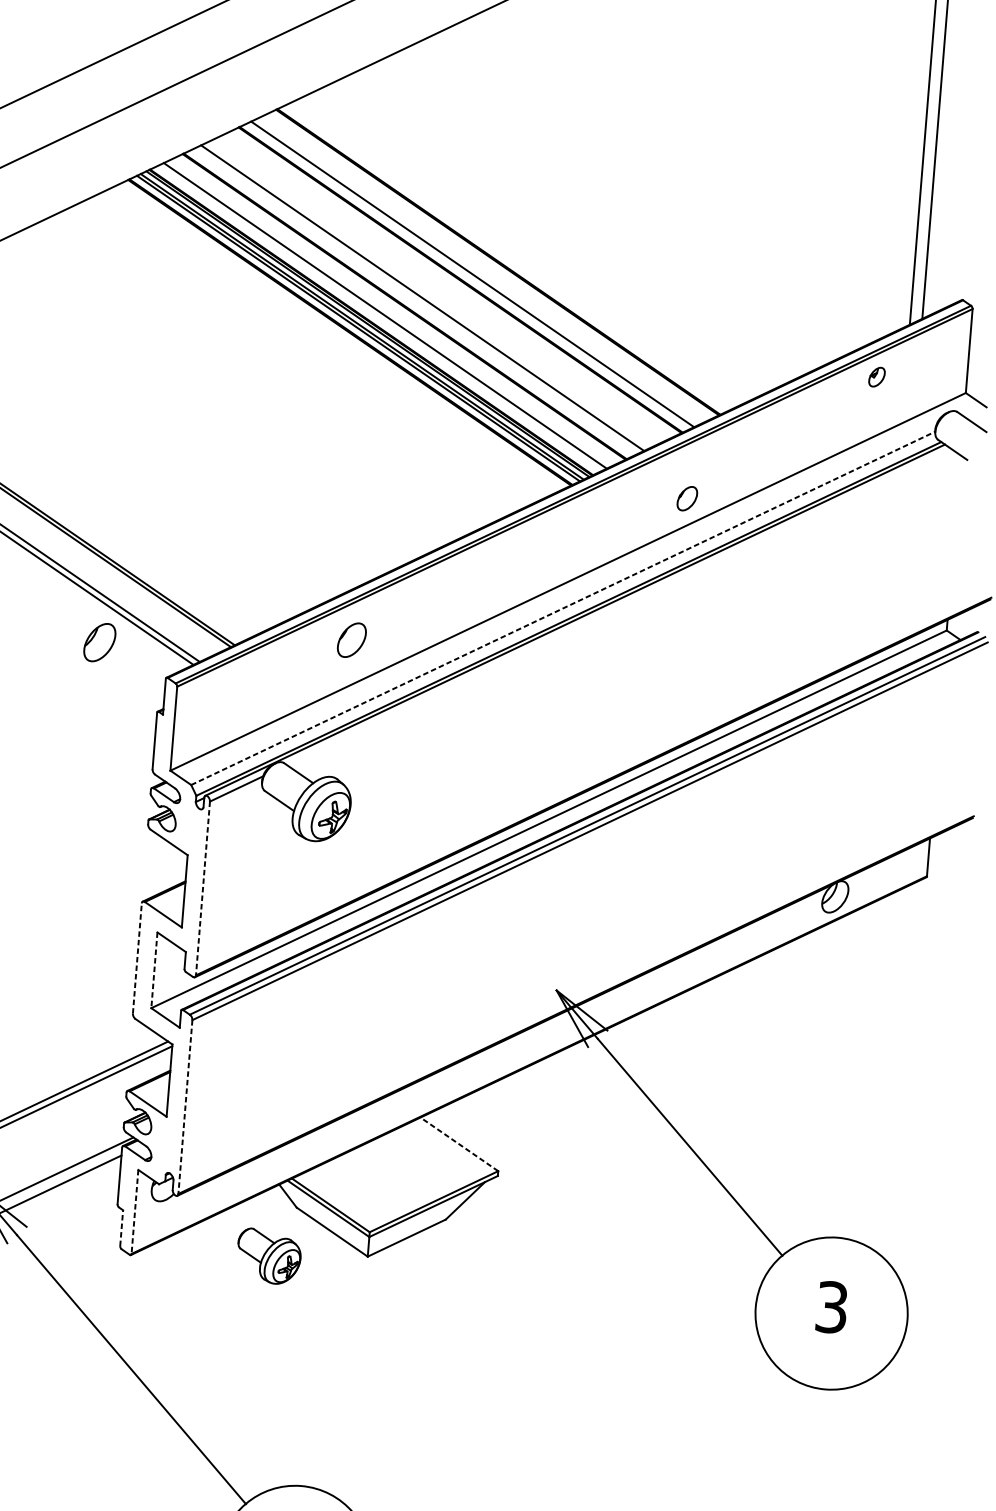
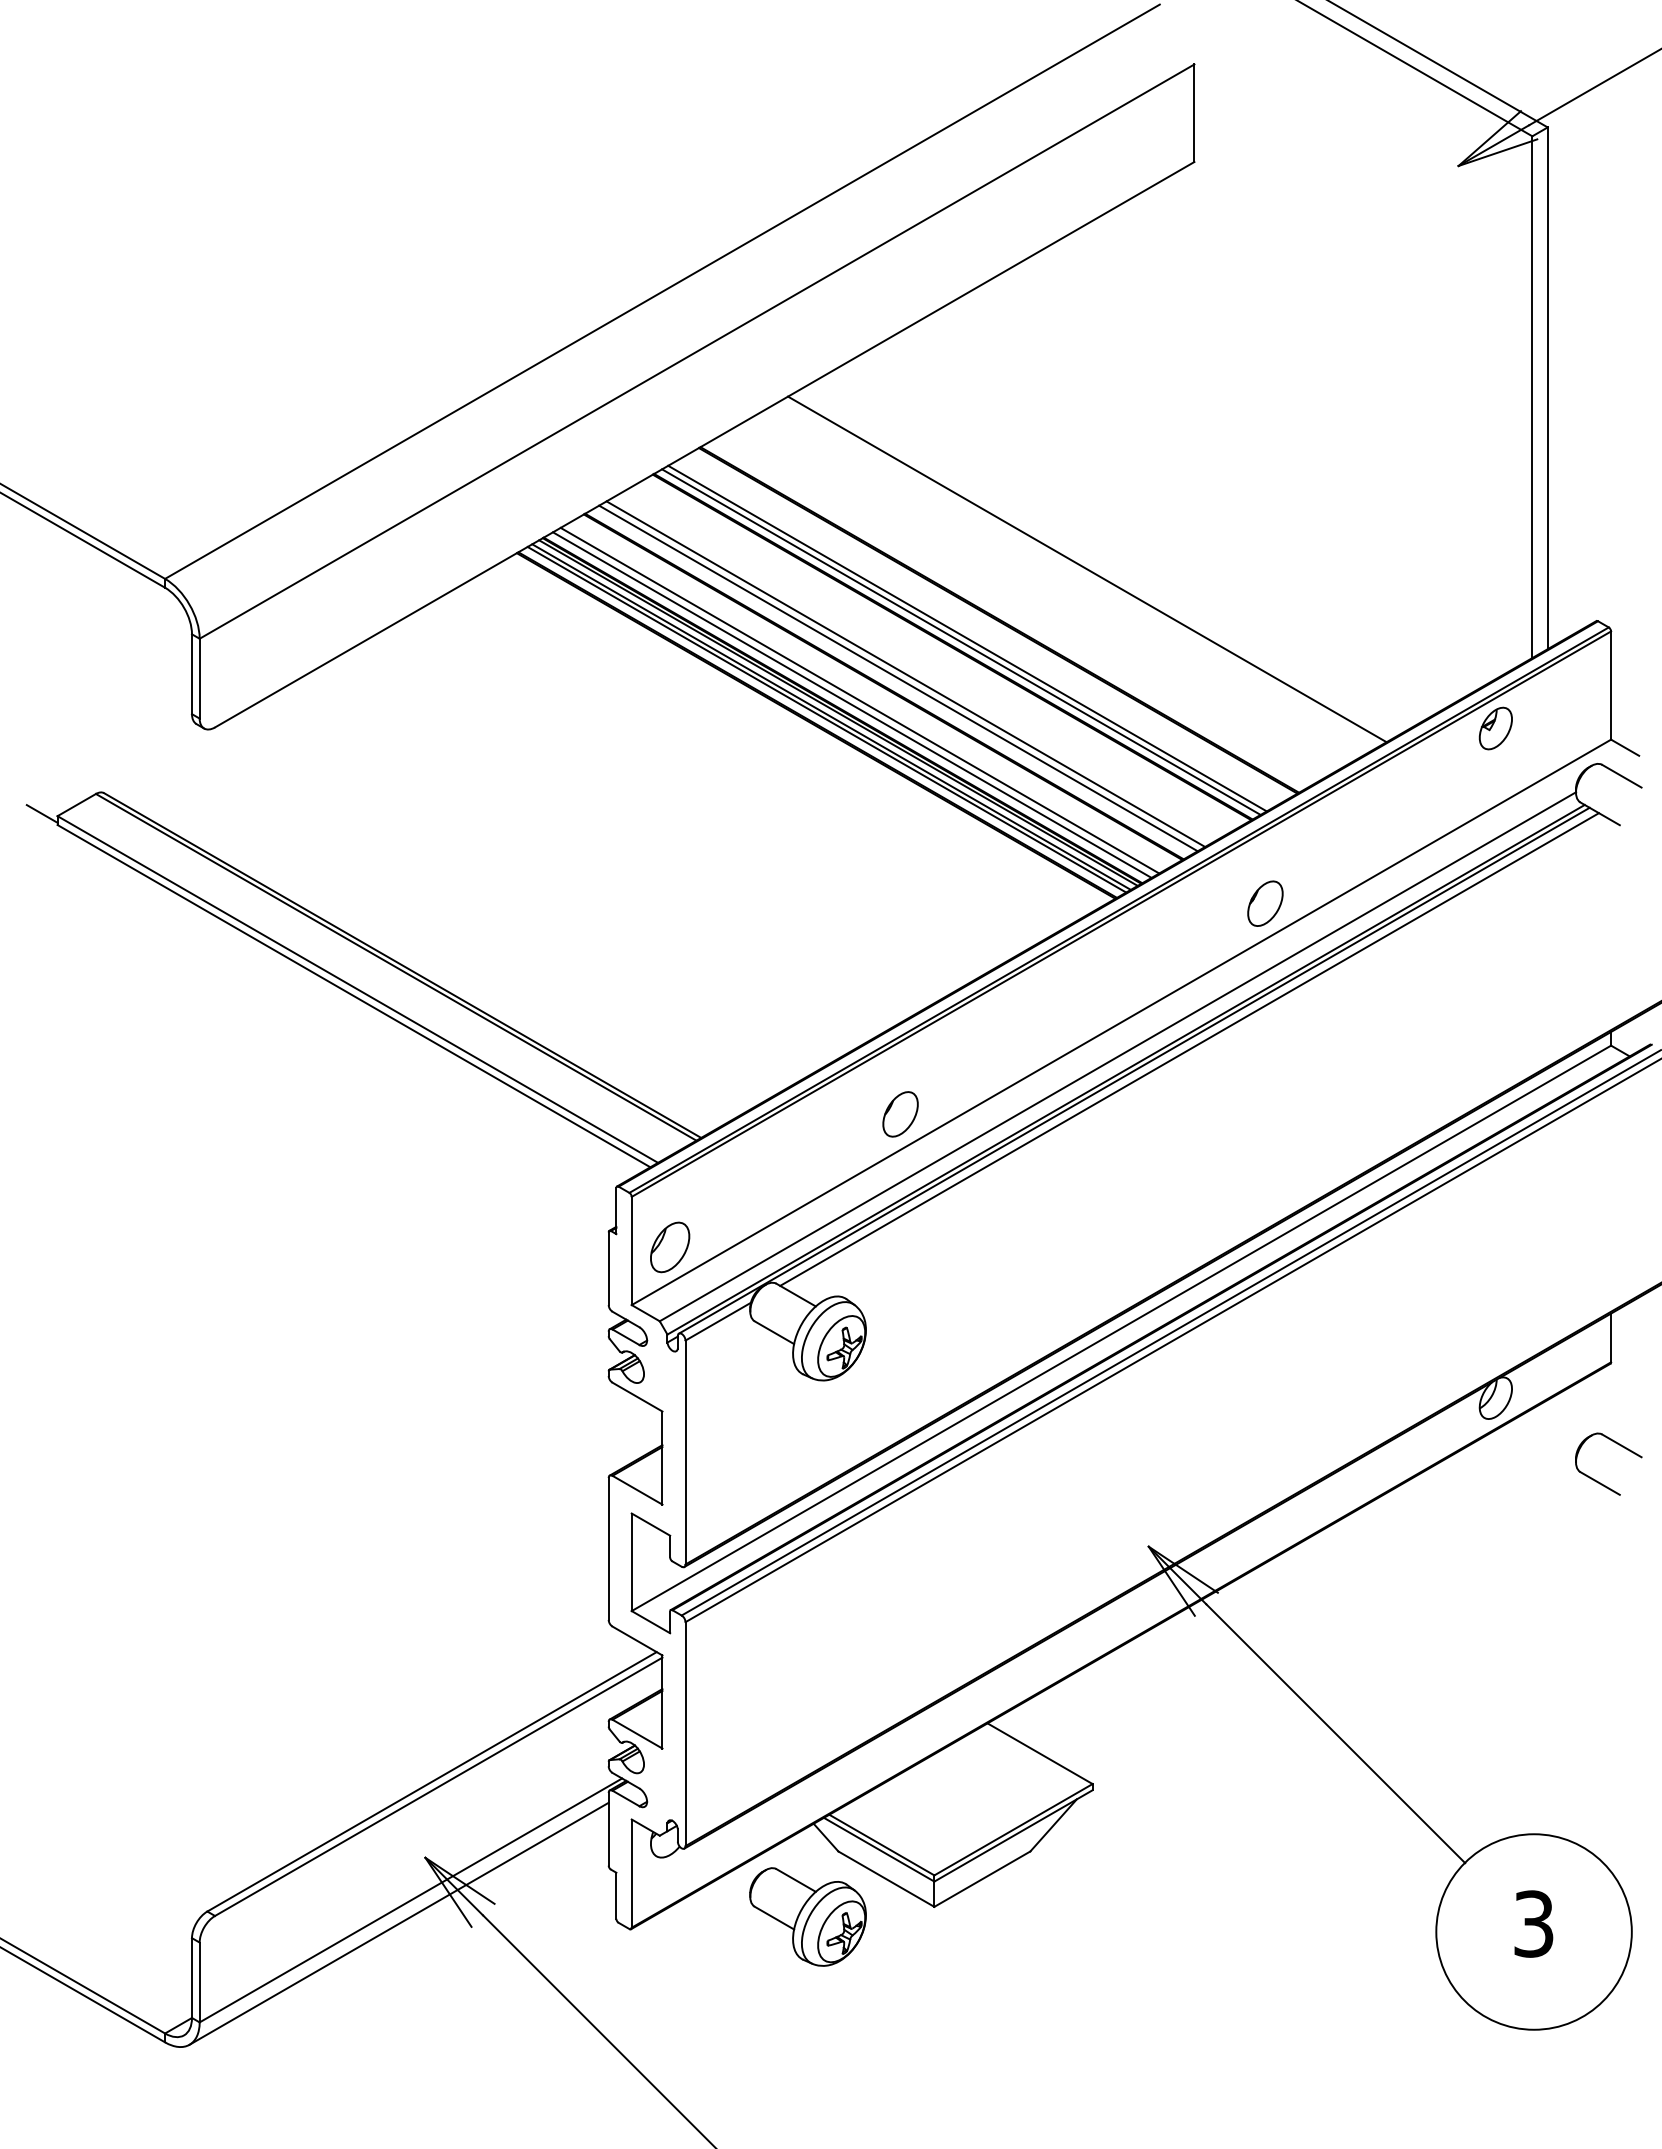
line: (570, 228) -> (1087, 569), added
line: (467, 276) -> (961, 641), added
line: (416, 301) -> (898, 678), added
line: (379, 318) -> (852, 704), added
part: (876, 377) -> (1495, 728), size x1.67
part: (687, 498) -> (1265, 903), size x1.43
line: (619, 607) -> (1189, 1049), added
line: (562, 608) -> (1117, 1056), dashed -> solid
part: (351, 640) -> (900, 1114), moved
part: (100, 642) -> (670, 1247), moved
line: (202, 888) -> (685, 1452), dashed -> solid
line: (137, 958) -> (608, 1549), dashed -> solid
part: (909, 967) -> (1597, 1480), added
line: (154, 970) -> (631, 1562), dashed -> solid
line: (185, 1107) -> (685, 1734), dashed -> solid
line: (459, 1144) -> (1040, 1753), dashed -> solid
line: (134, 1212) -> (631, 1874), dashed -> solid
line: (121, 1227) -> (616, 1895), dashed -> solid
part: (268, 1256) -> (807, 1916), size x1.43

